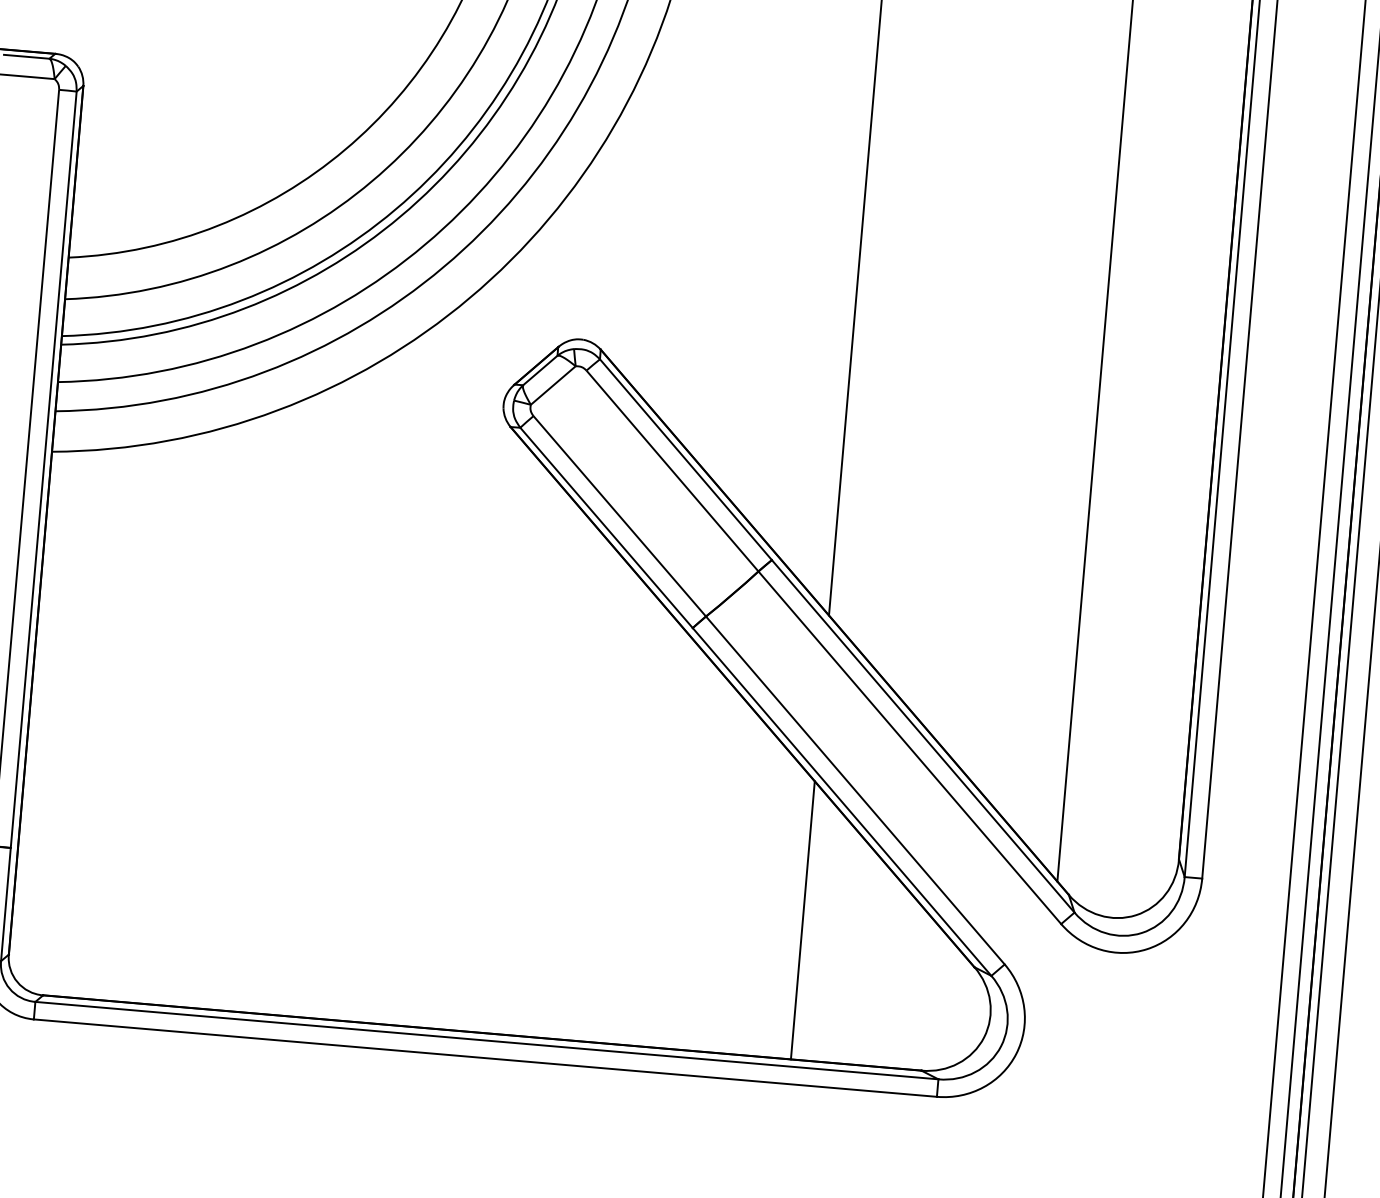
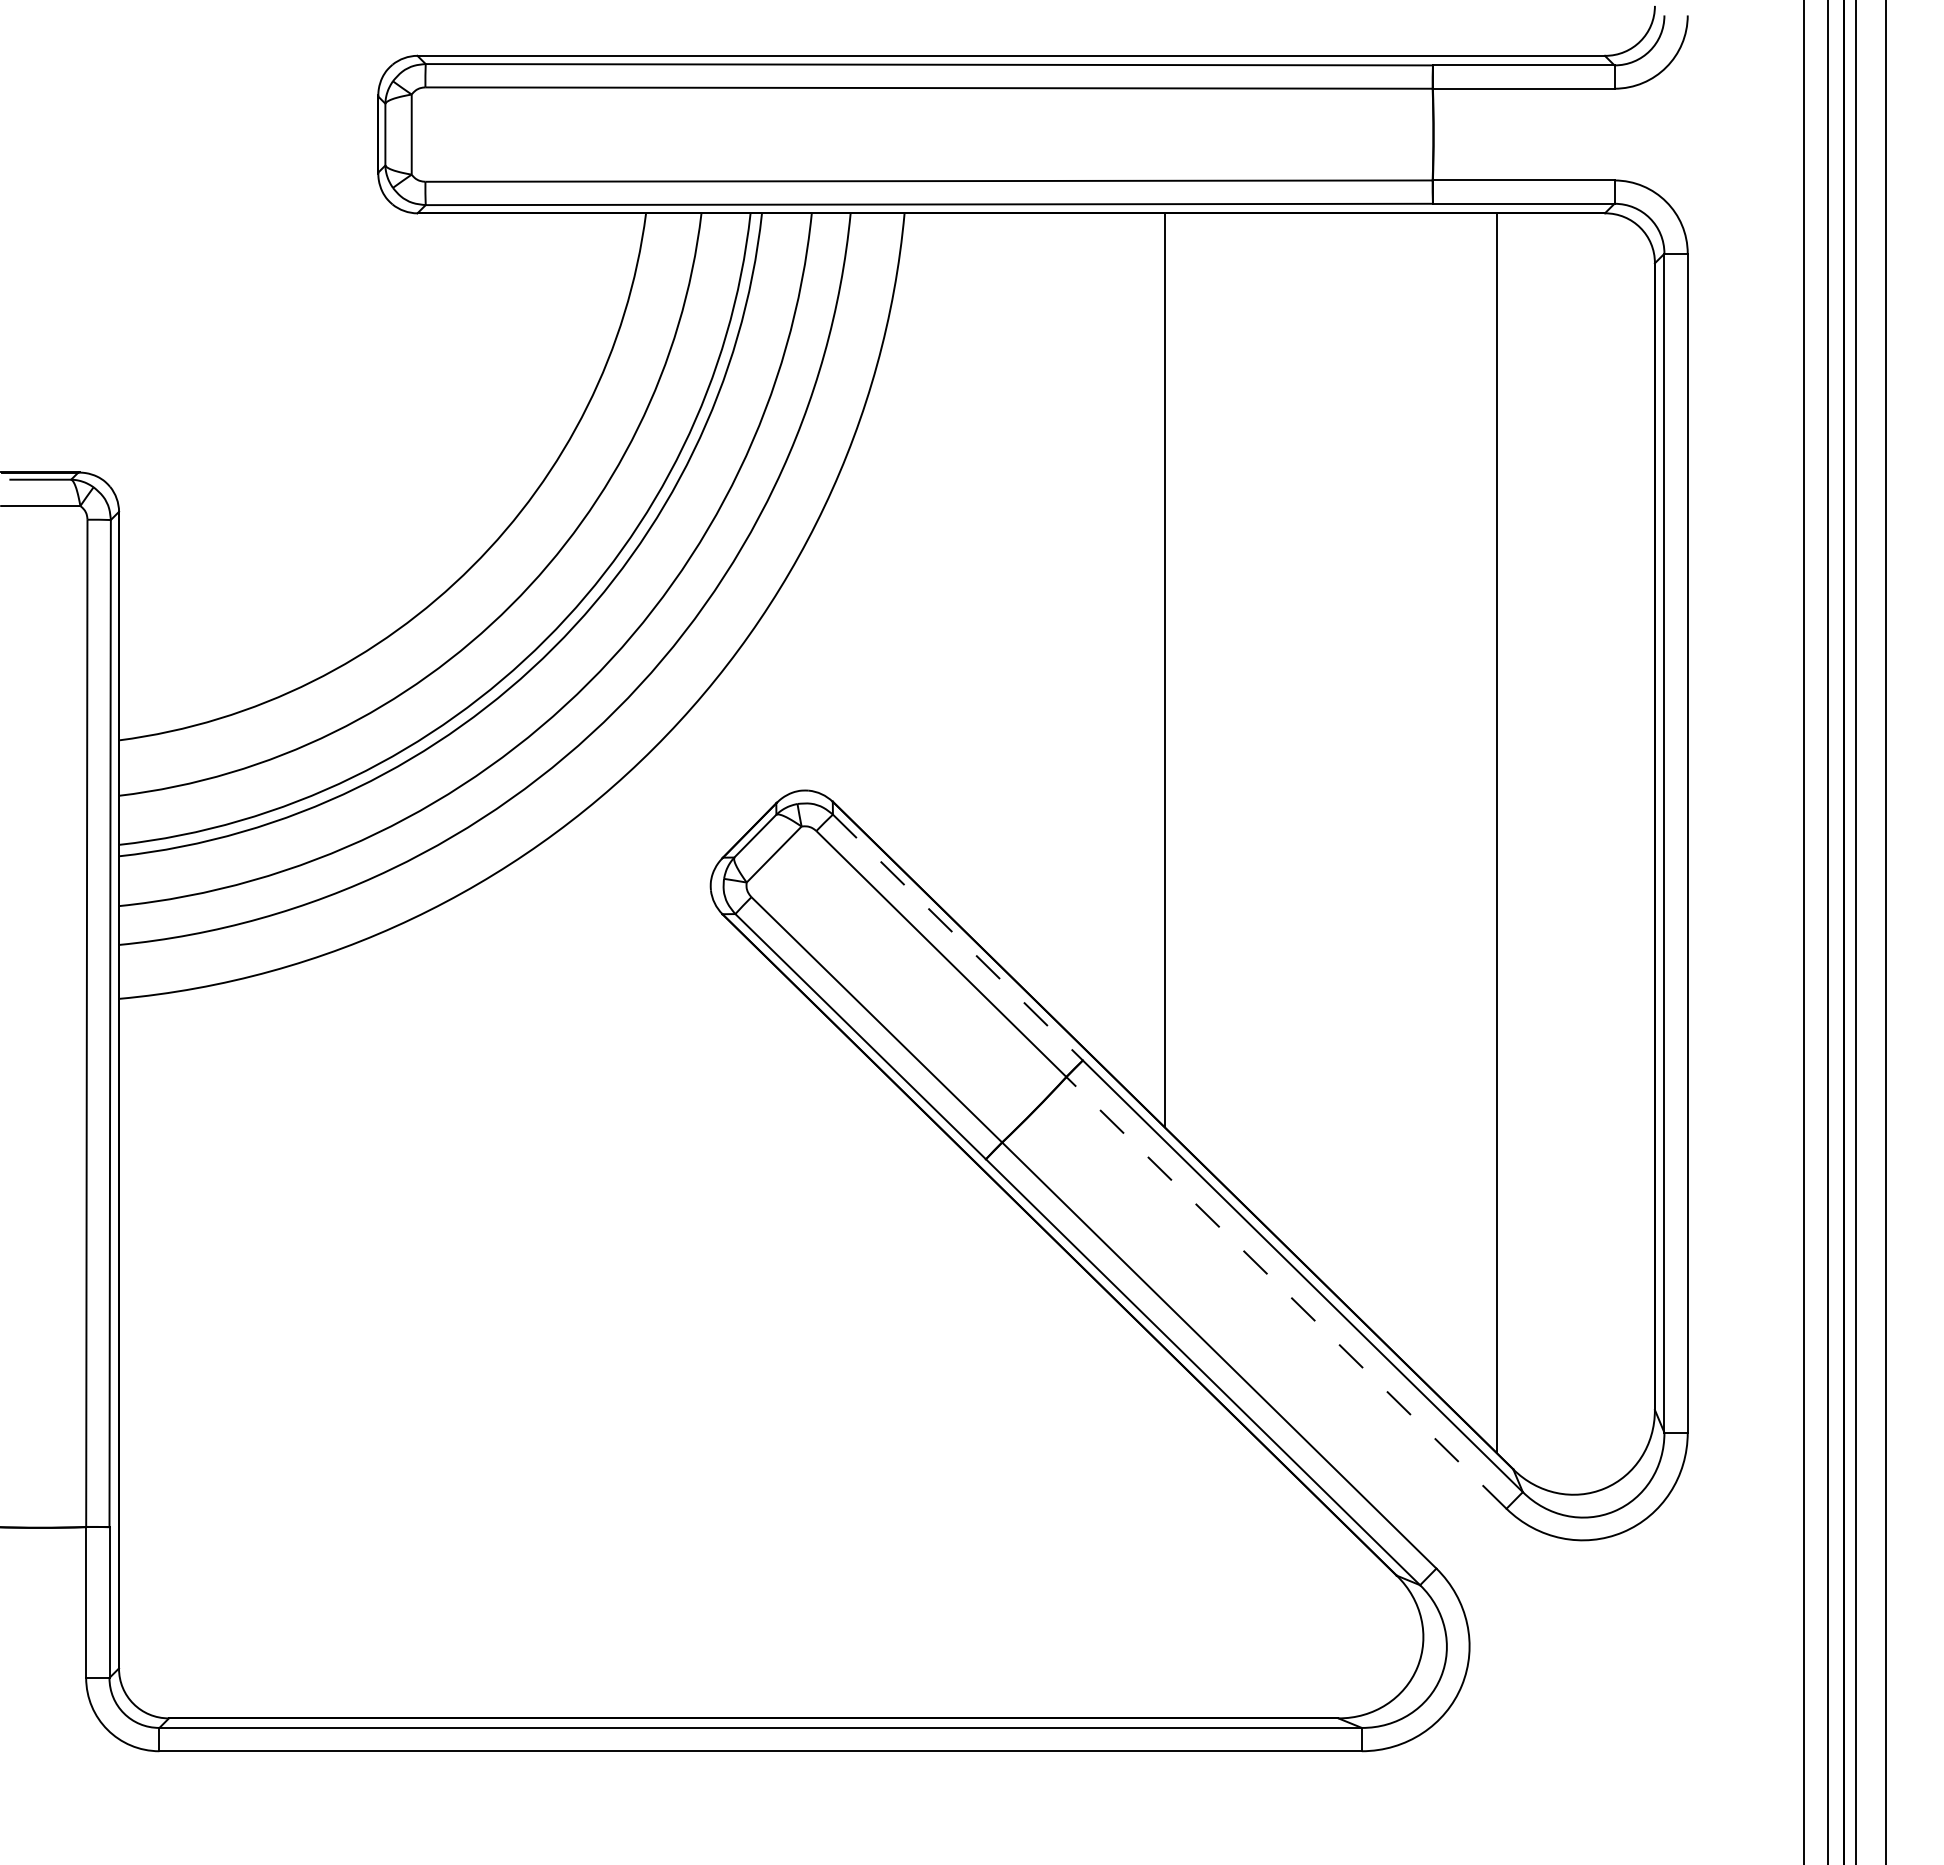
line: (686, 459) -> (958, 937), solid -> dashed
line: (909, 747) -> (1286, 1292), solid -> dashed
line: (802, 920) -> (1164, 1533), removed

